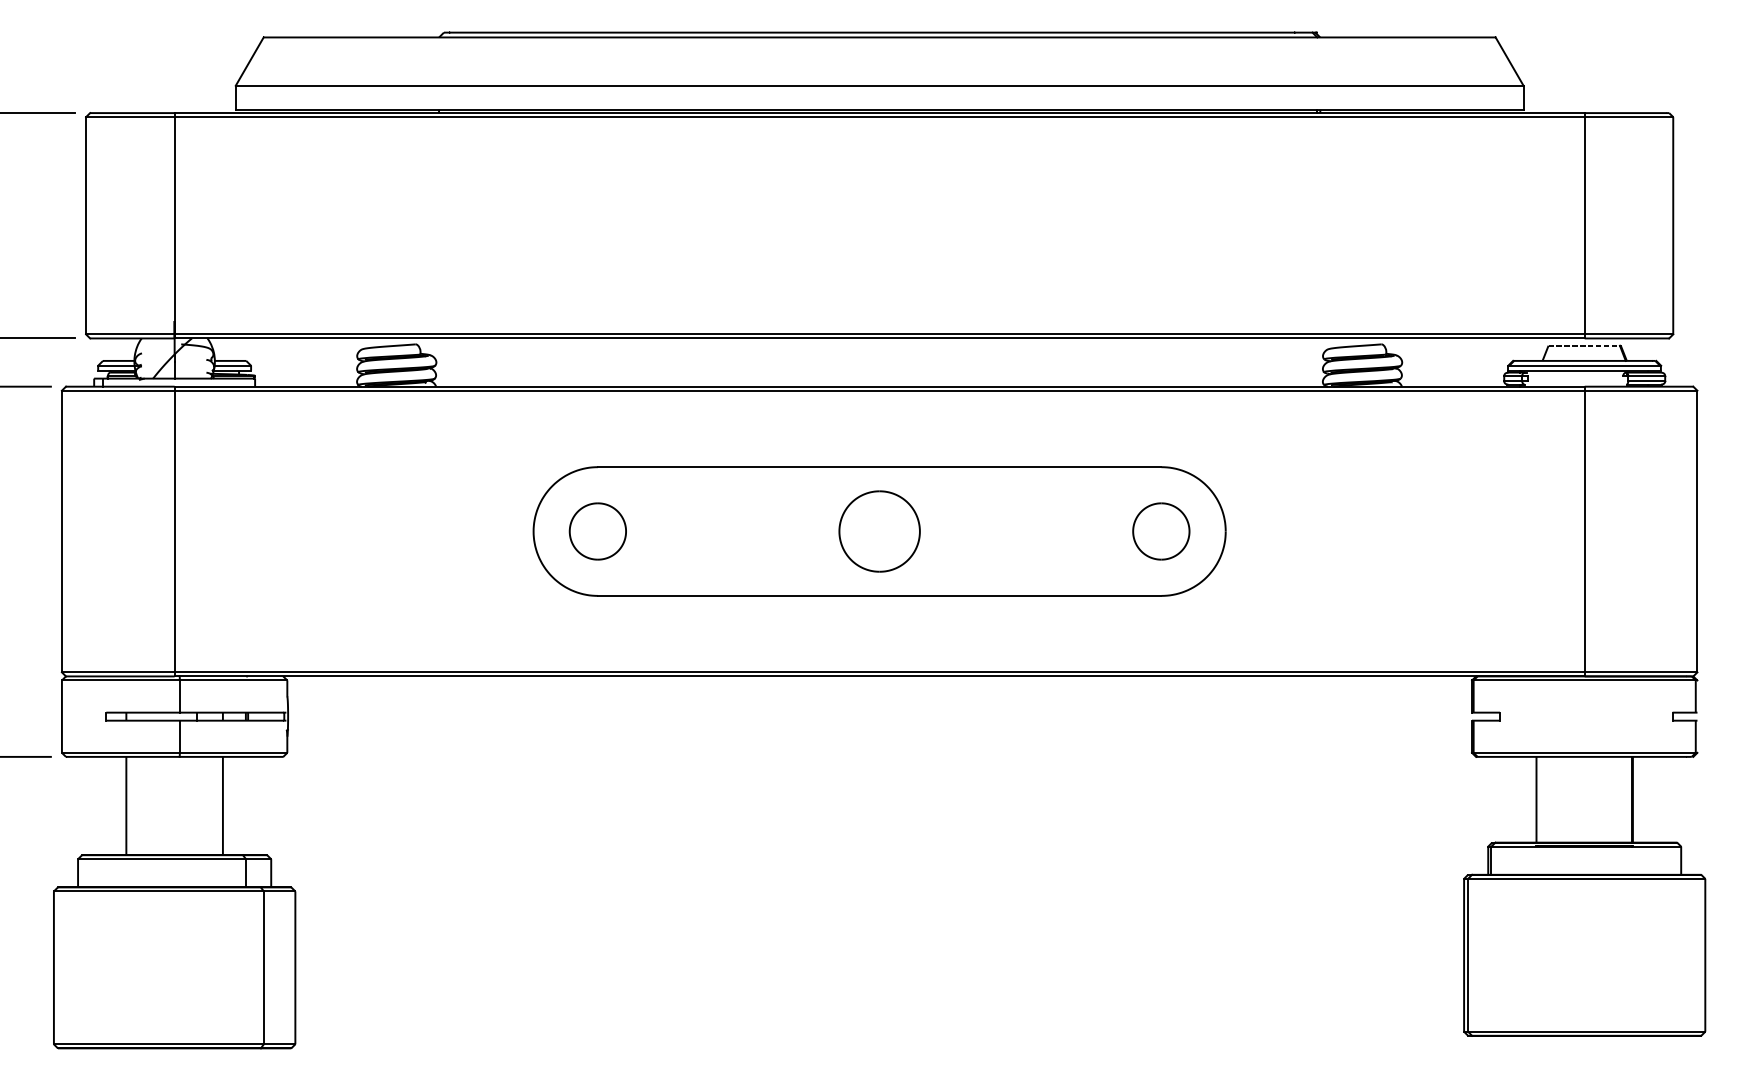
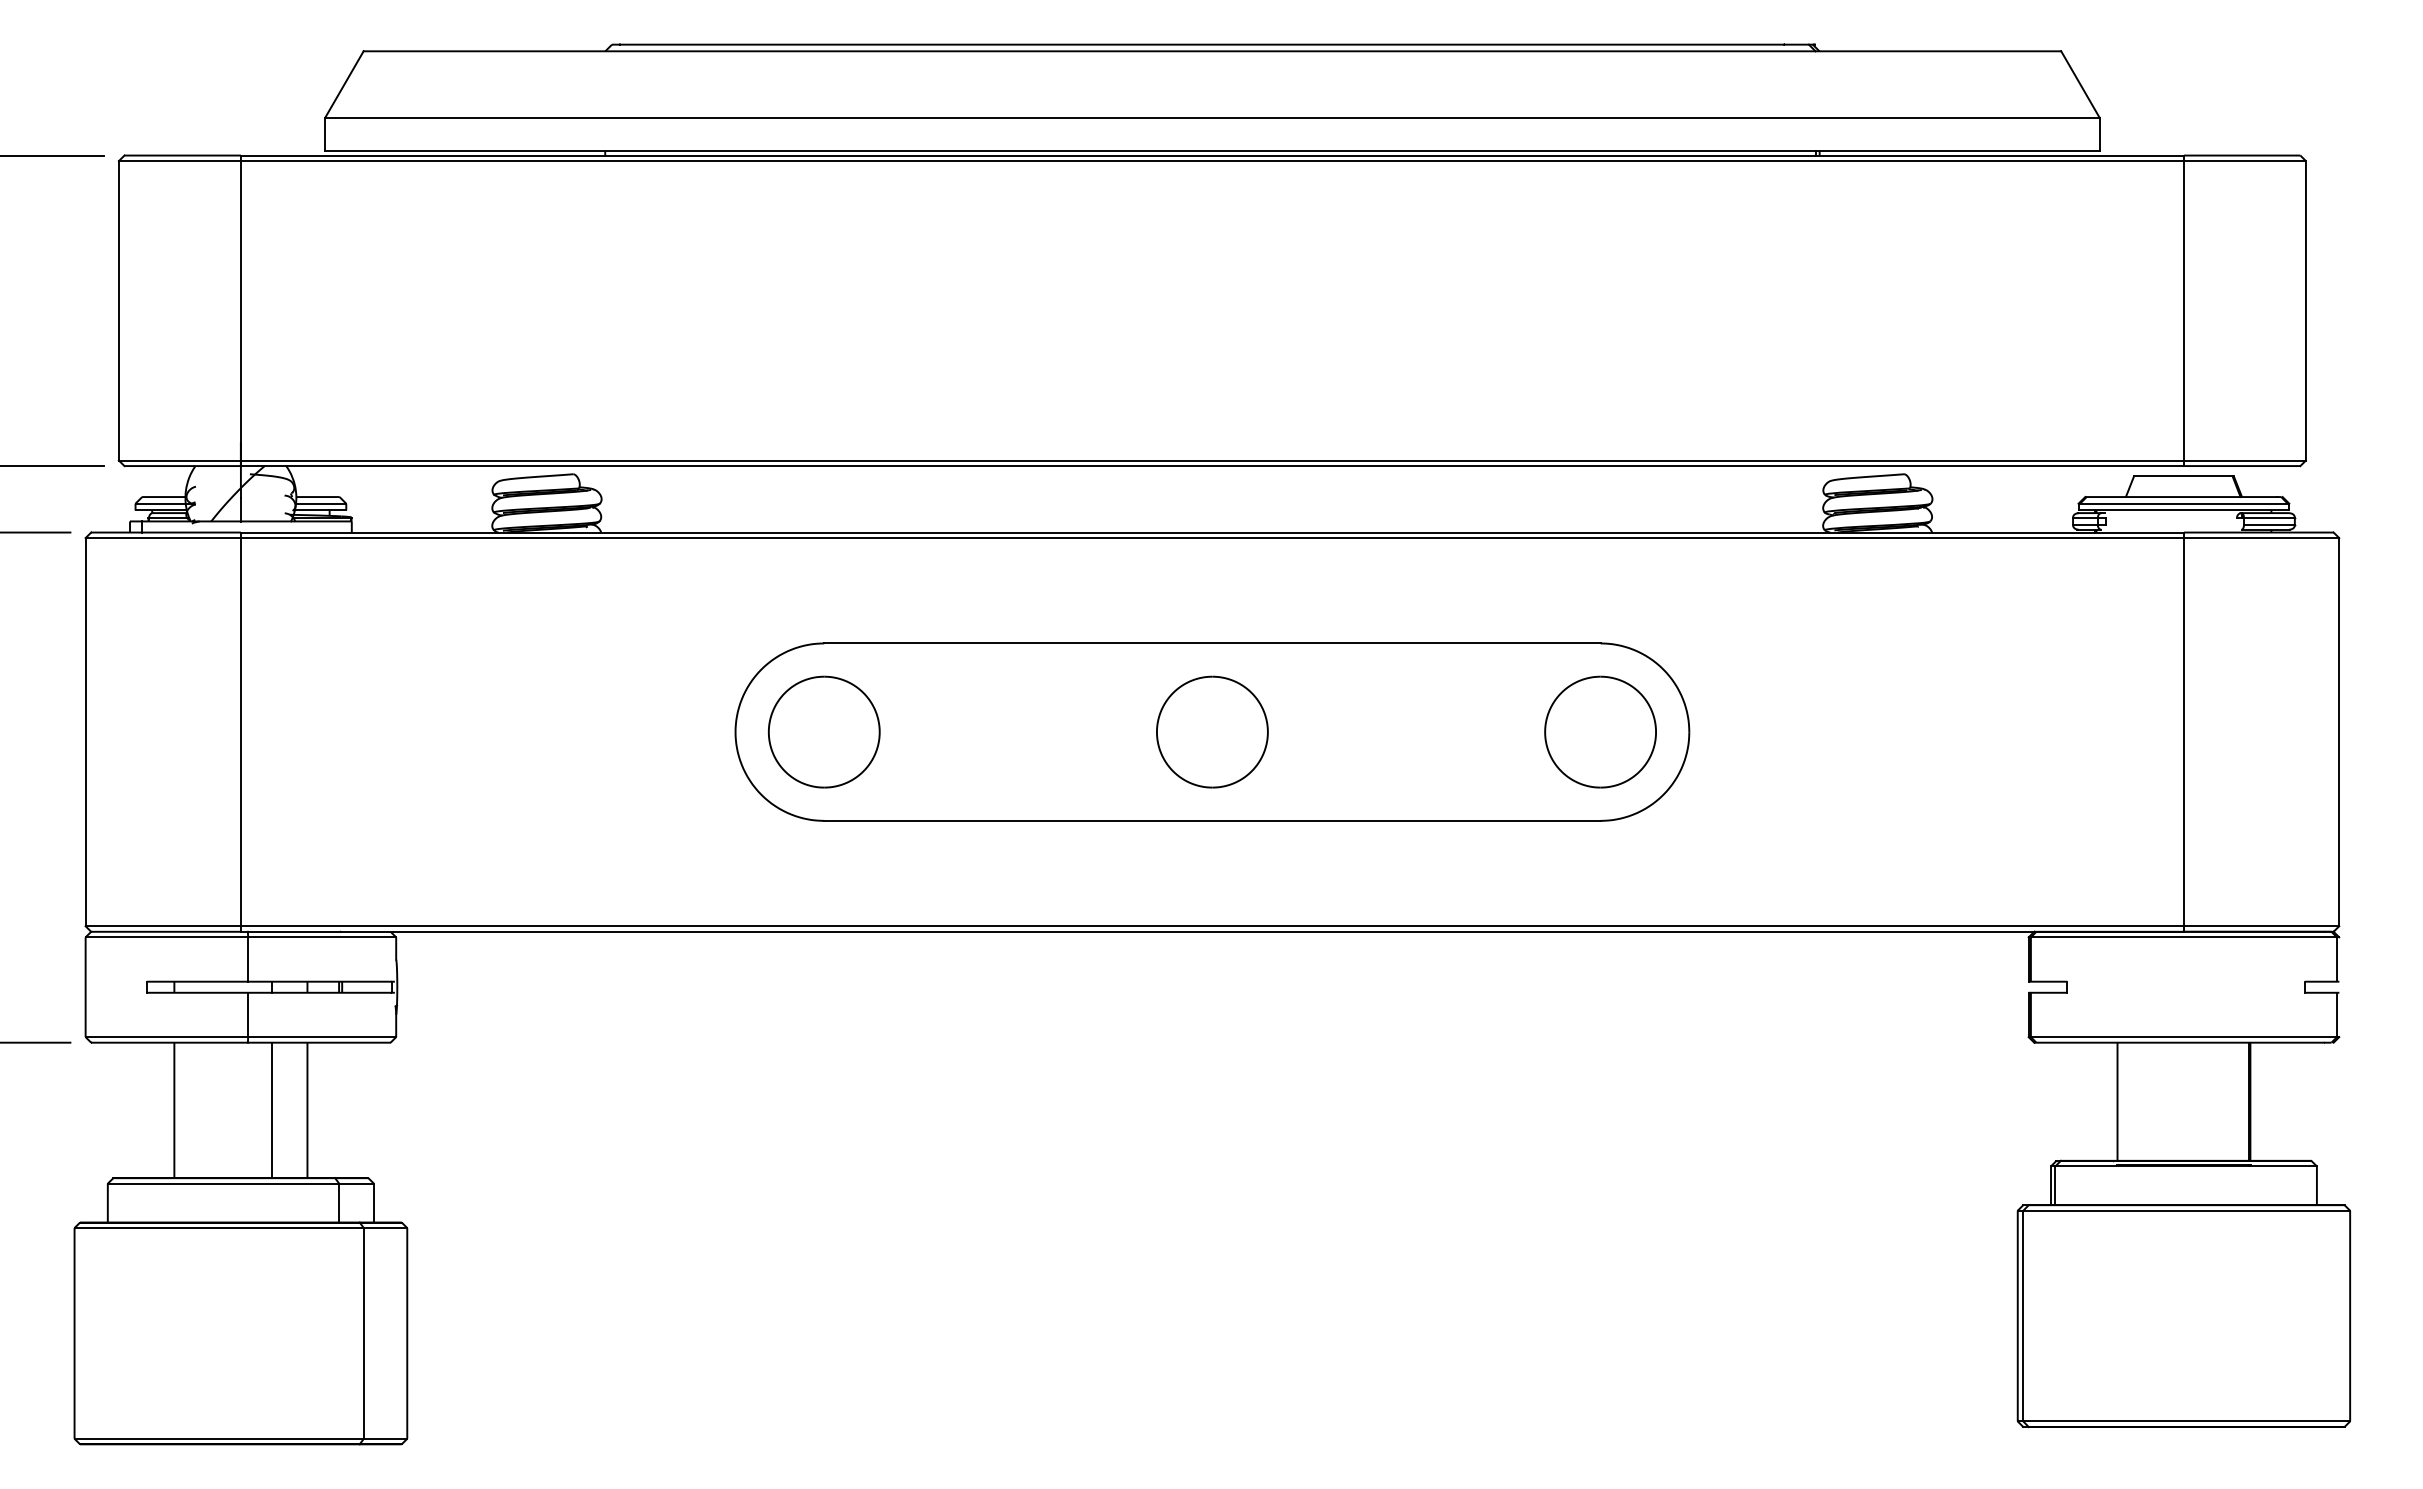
line: (1584, 346) -> (2183, 476), dashed -> solid
part: (597, 531) -> (823, 731), size x1.43
part: (1161, 531) -> (1600, 731), size x1.43
line: (196, 806) -> (271, 1110), added

